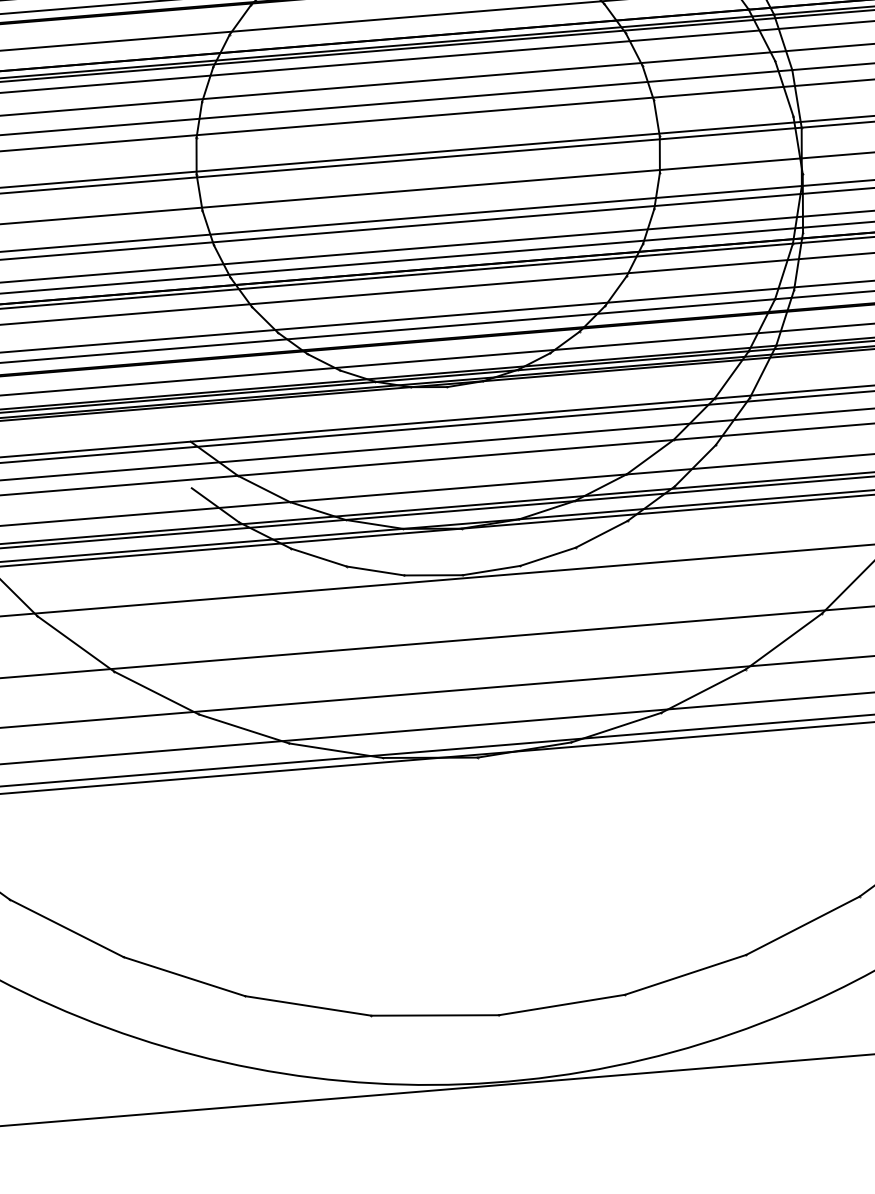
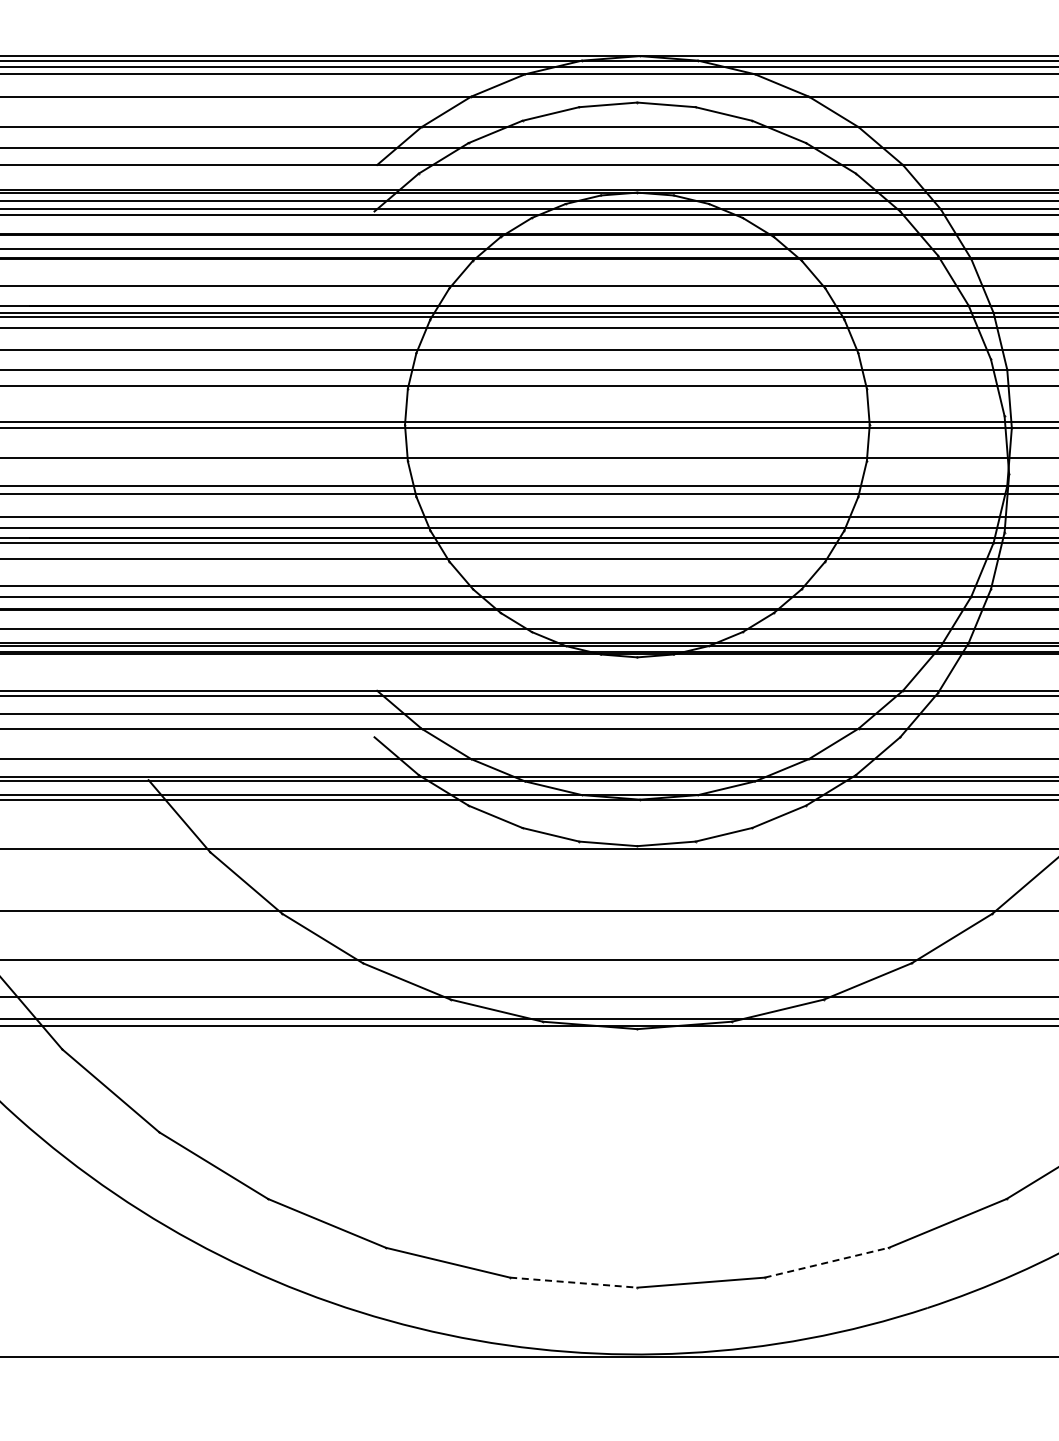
line: (685, 974) -> (826, 1262), solid -> dashed
line: (434, 1015) -> (573, 1282), solid -> dashed

